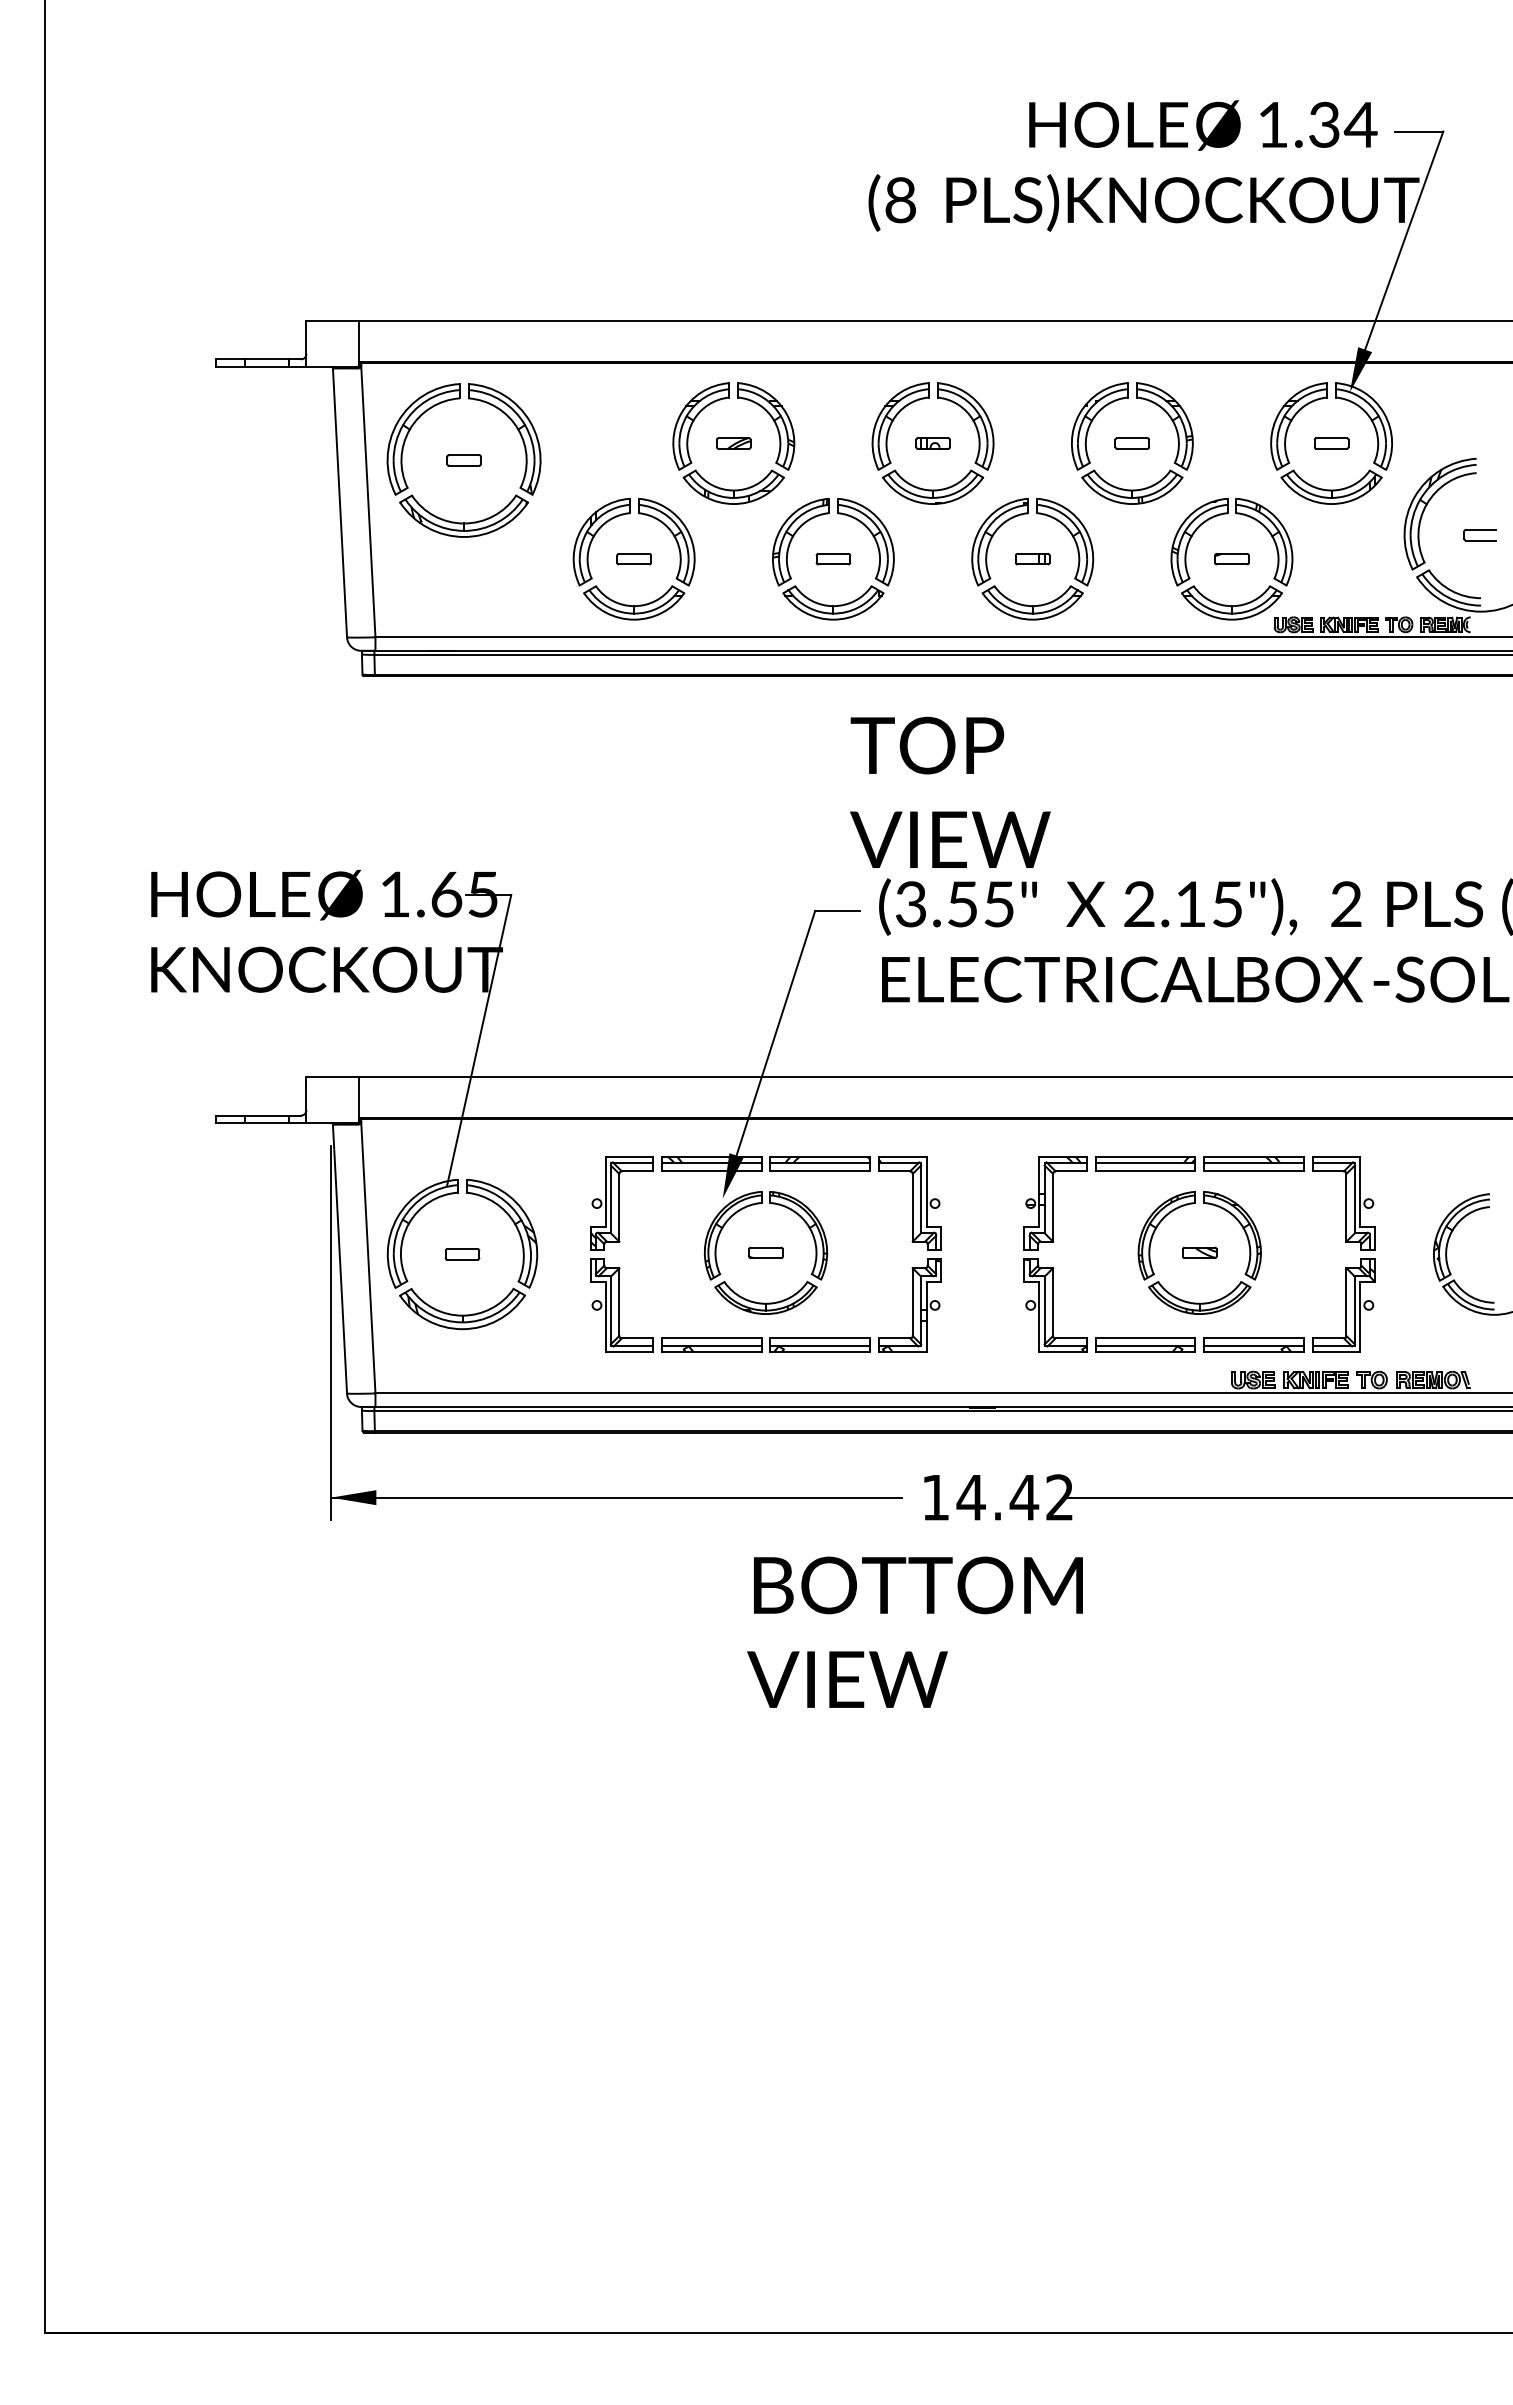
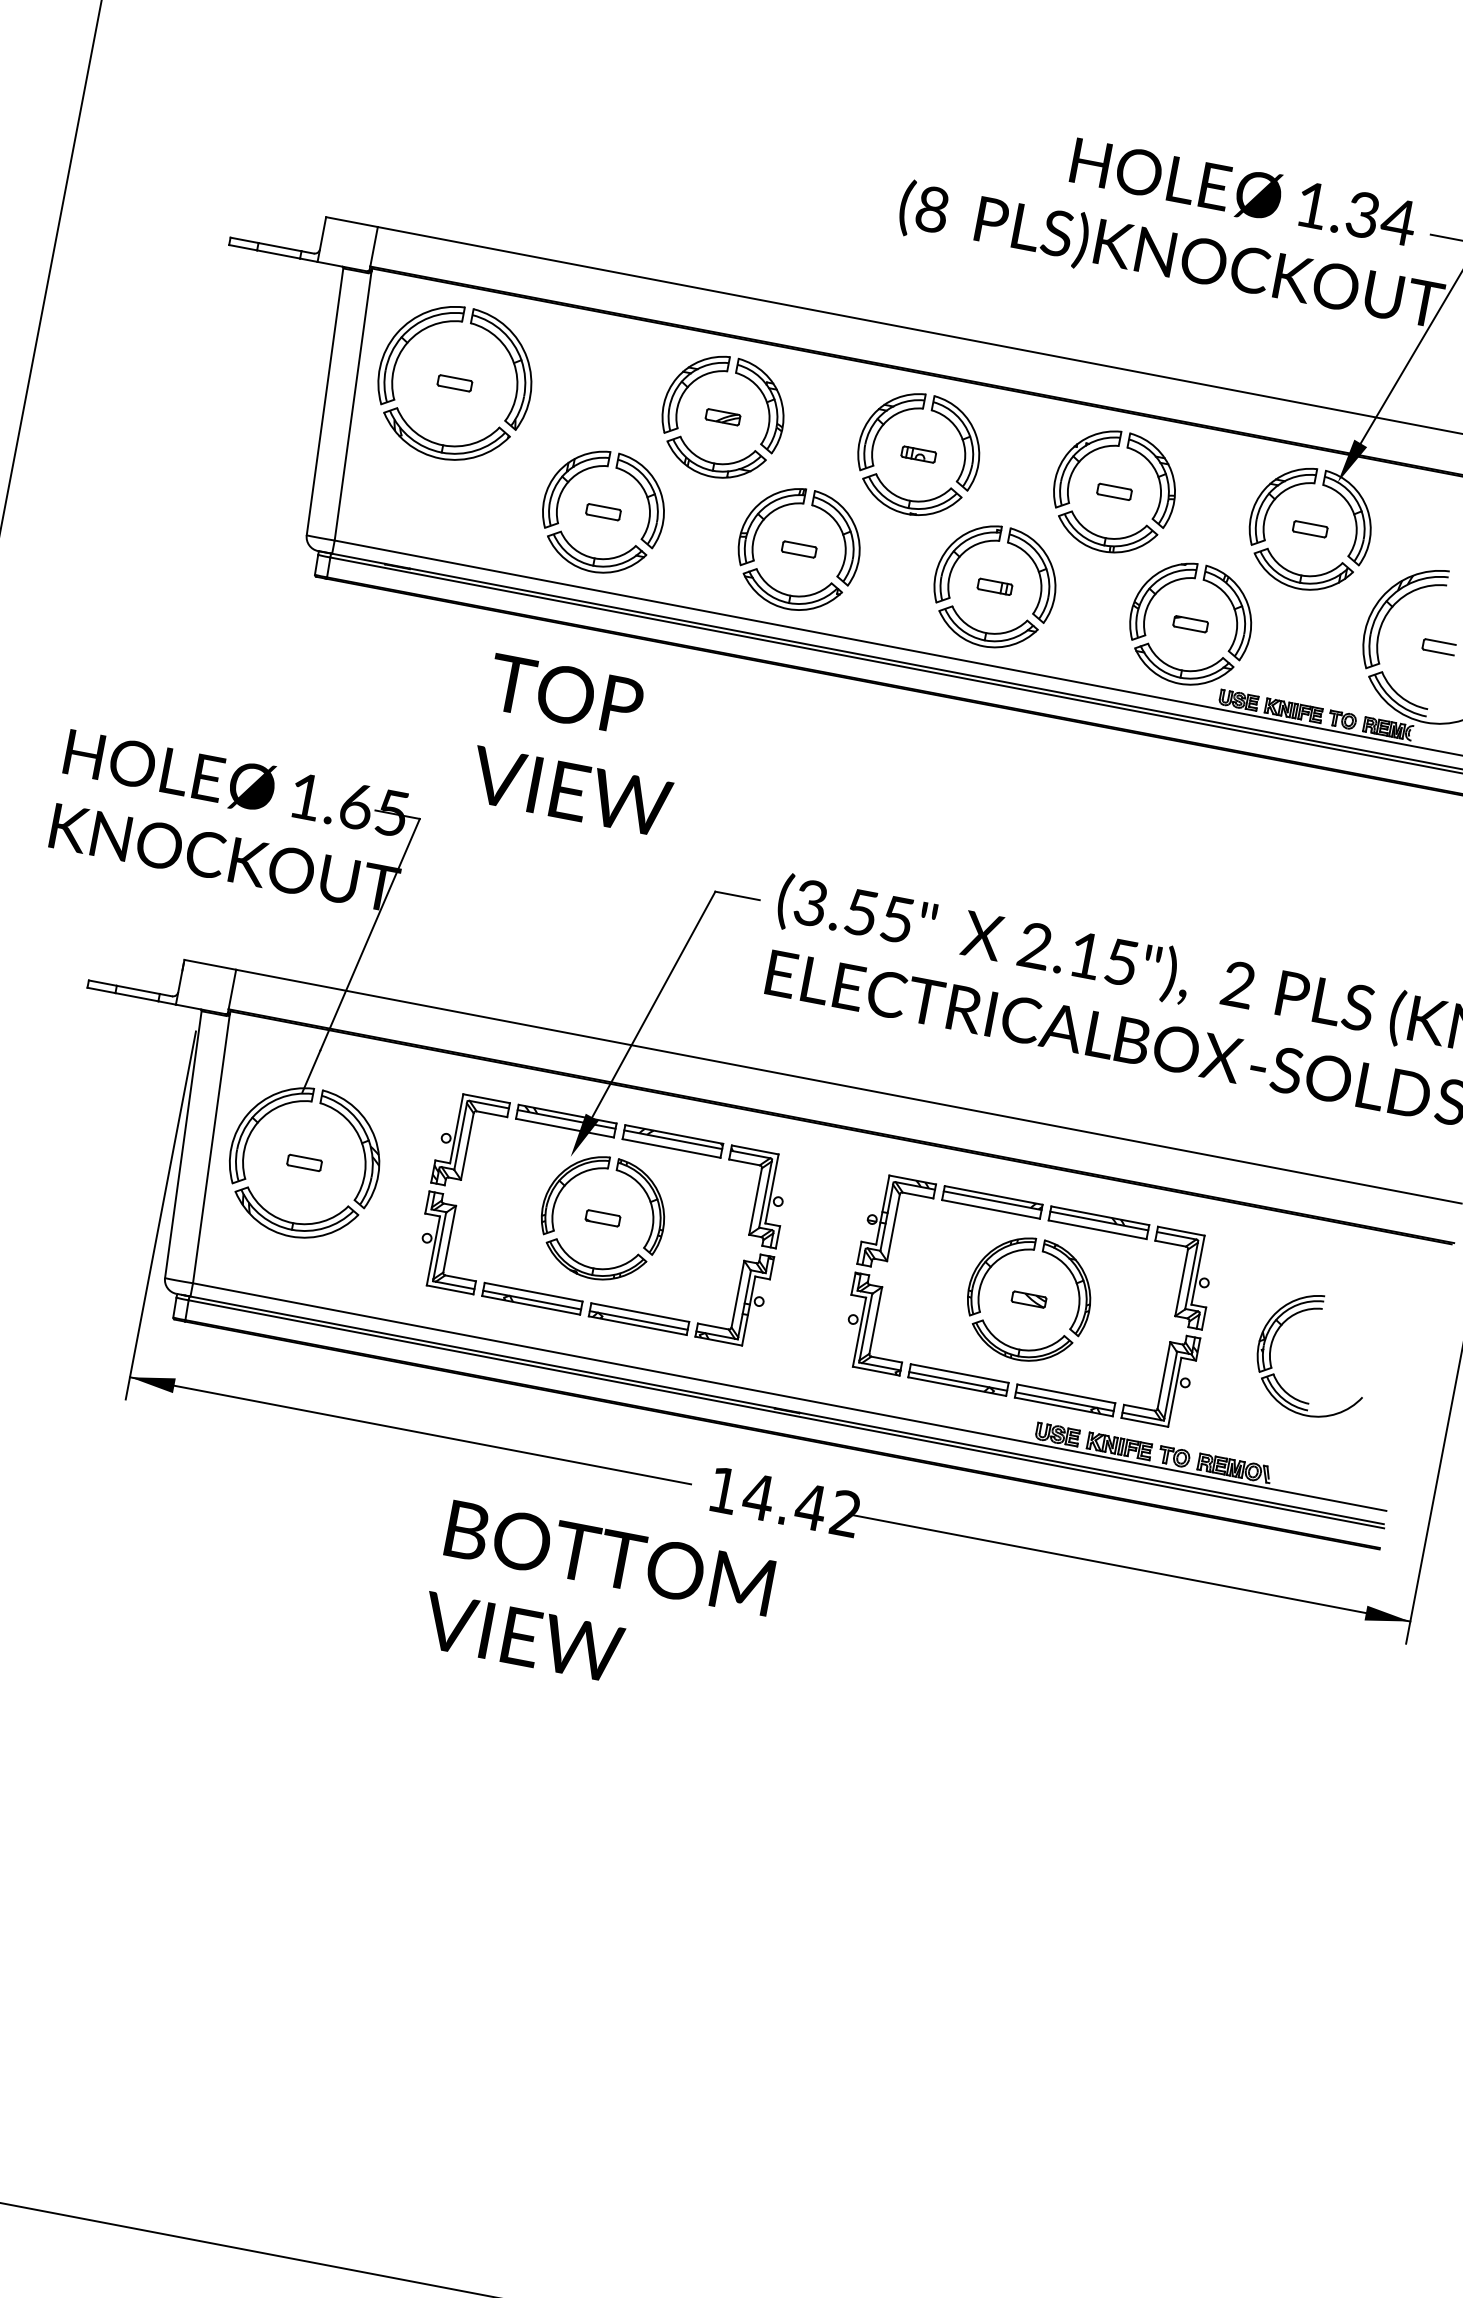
text: (950, 791) -> (579, 744), moved
text: (914, 1631) -> (597, 1602), moved

